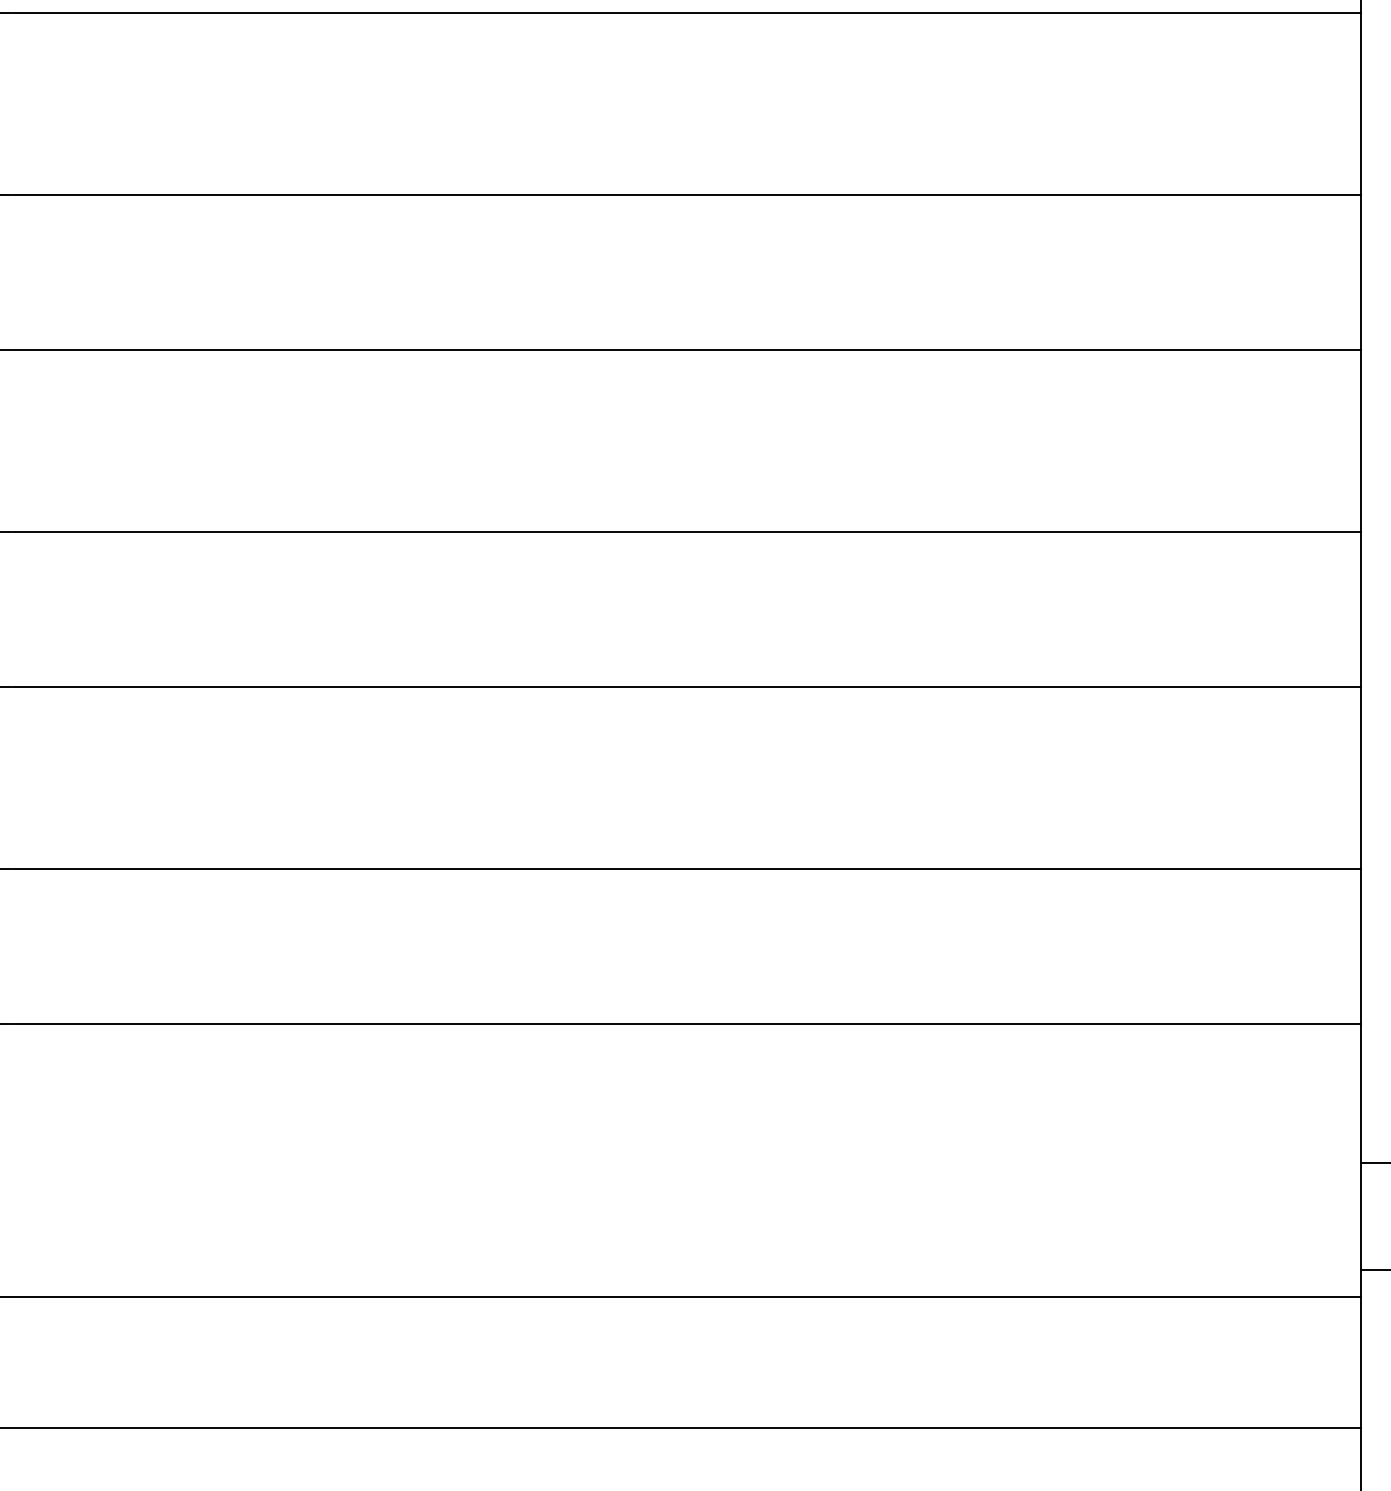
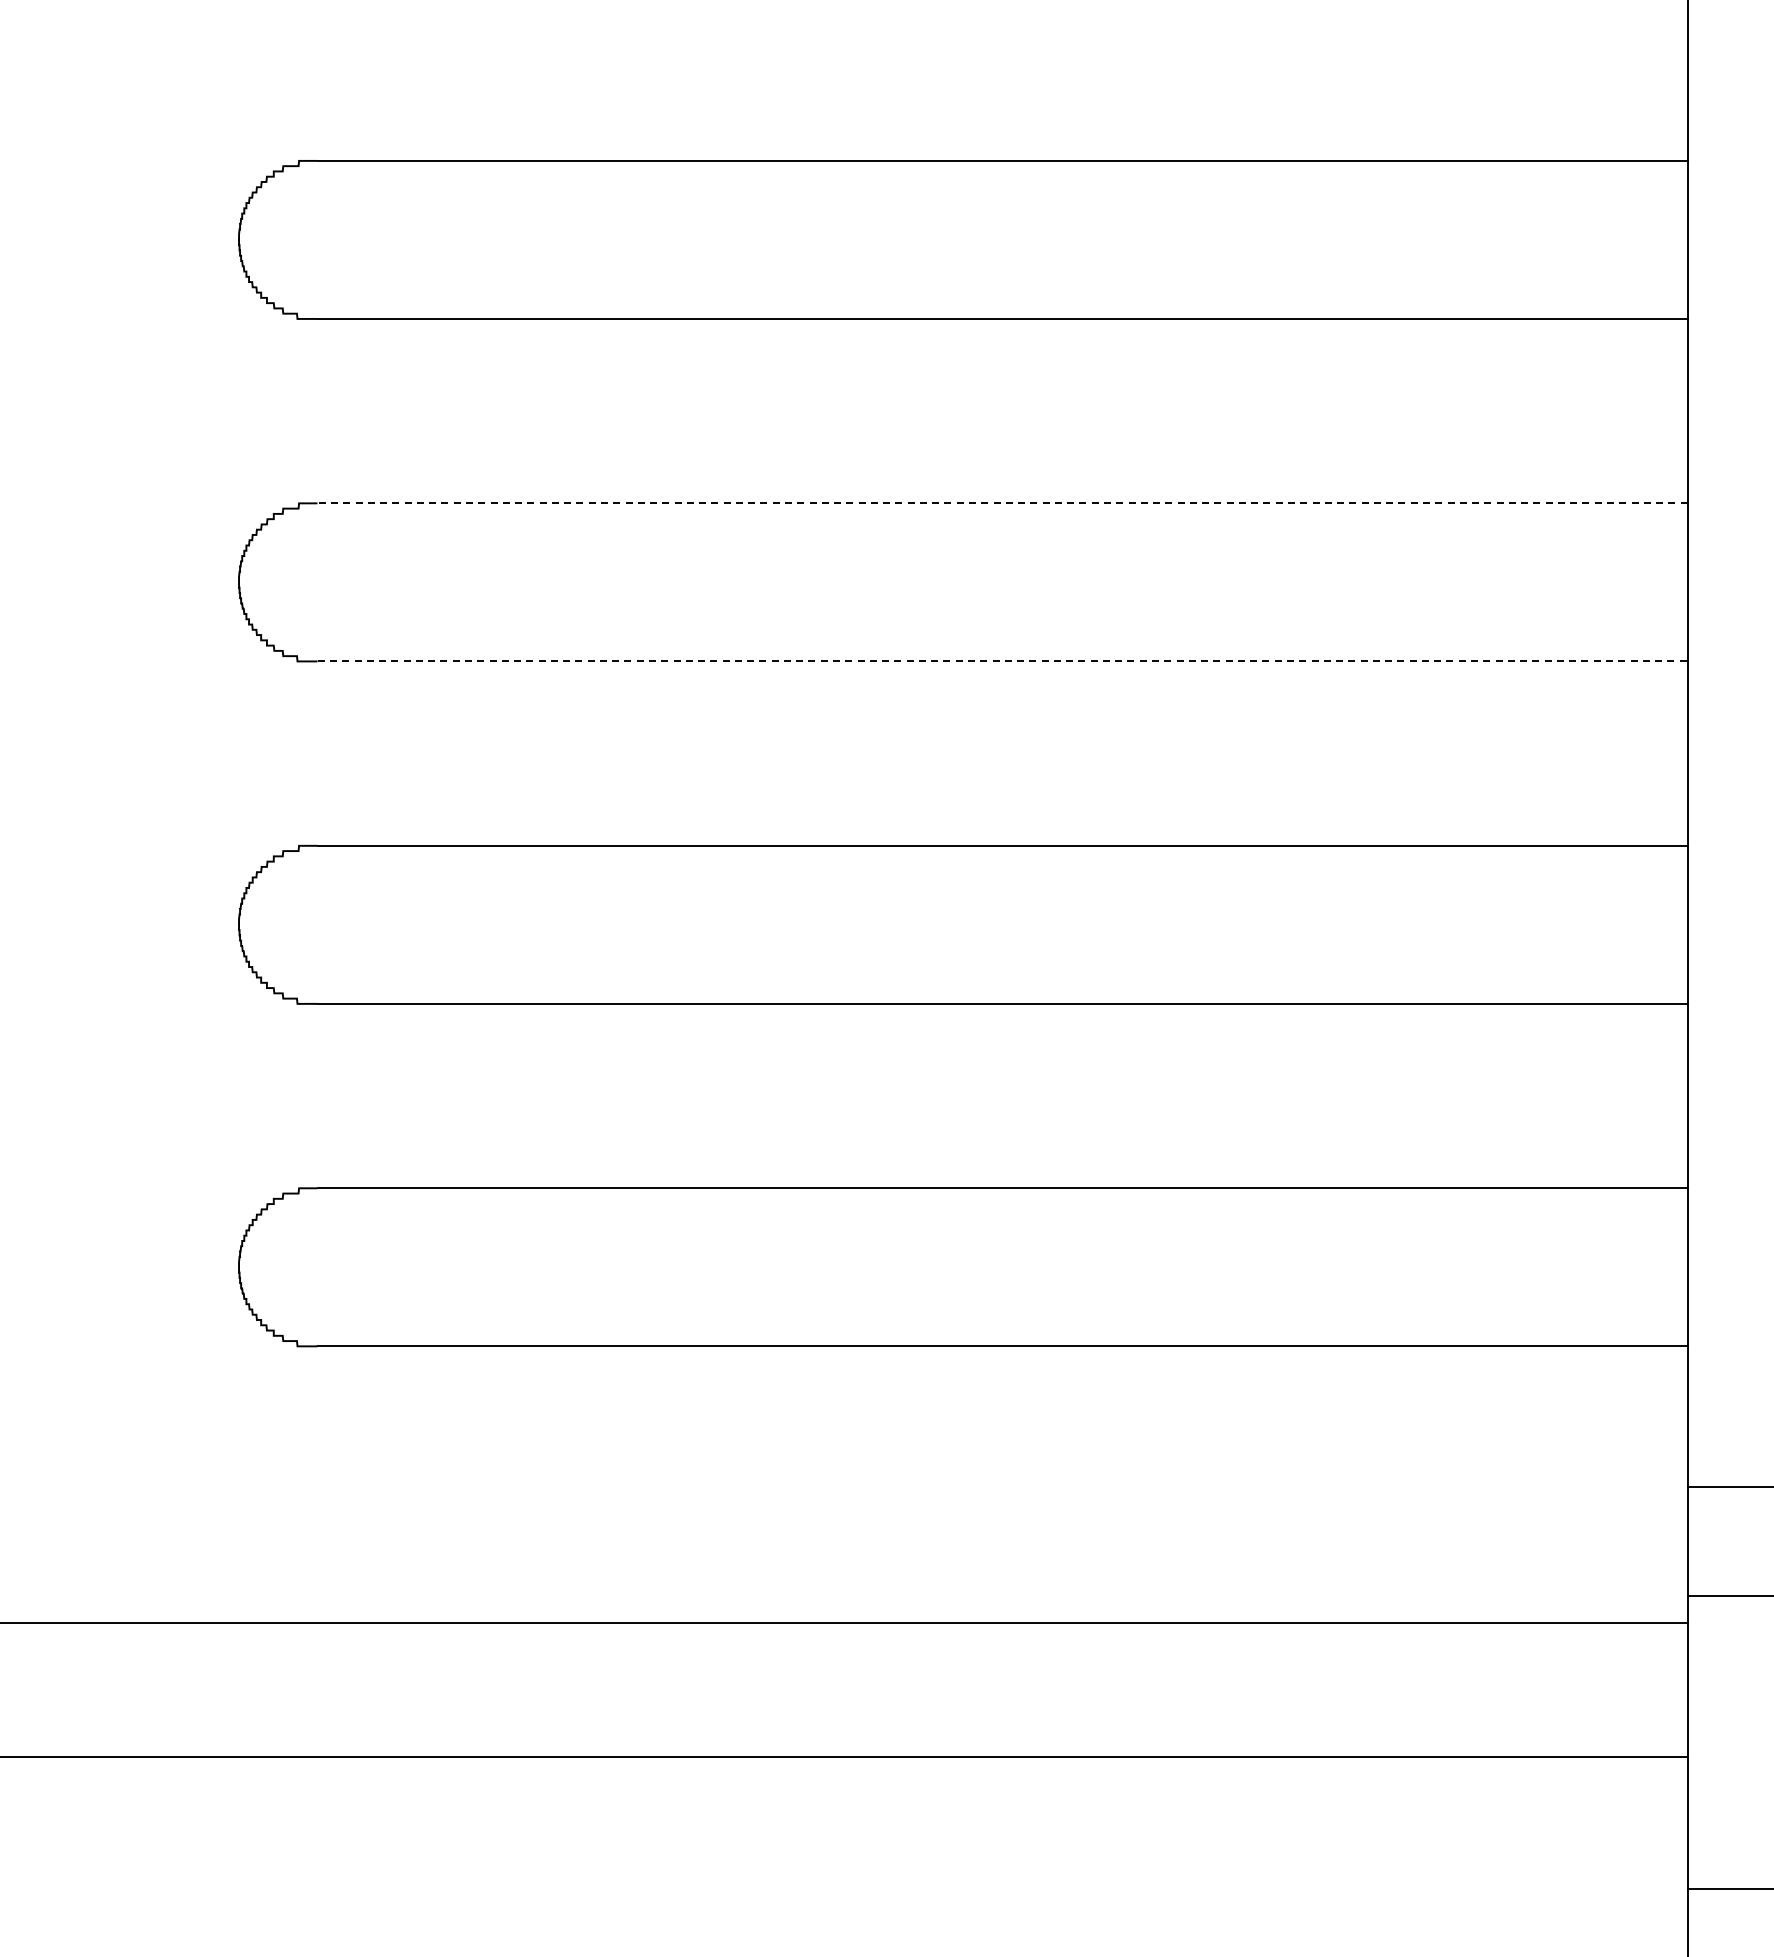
line: (686, 194) -> (1002, 503), solid -> dashed
line: (686, 350) -> (1002, 661), solid -> dashed

